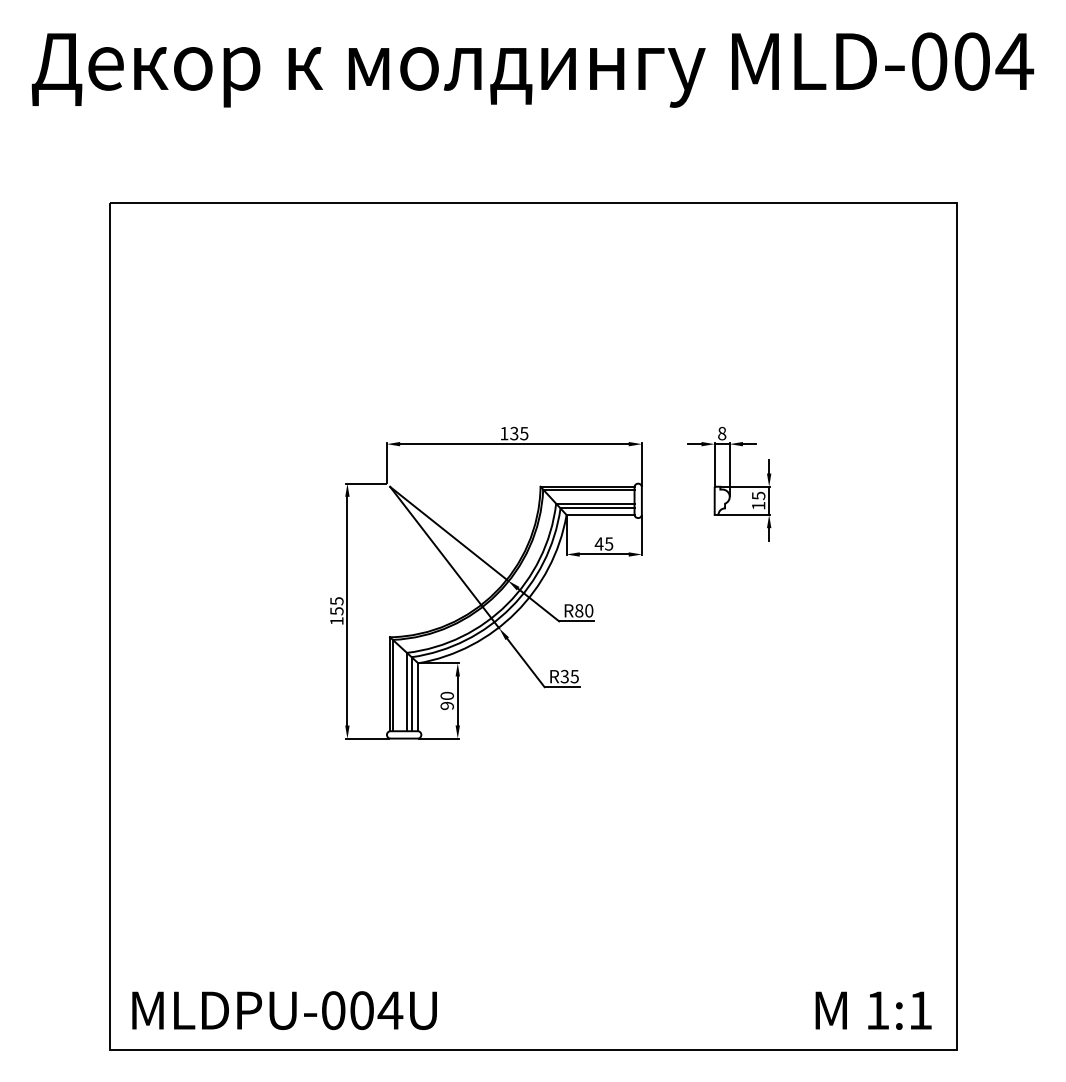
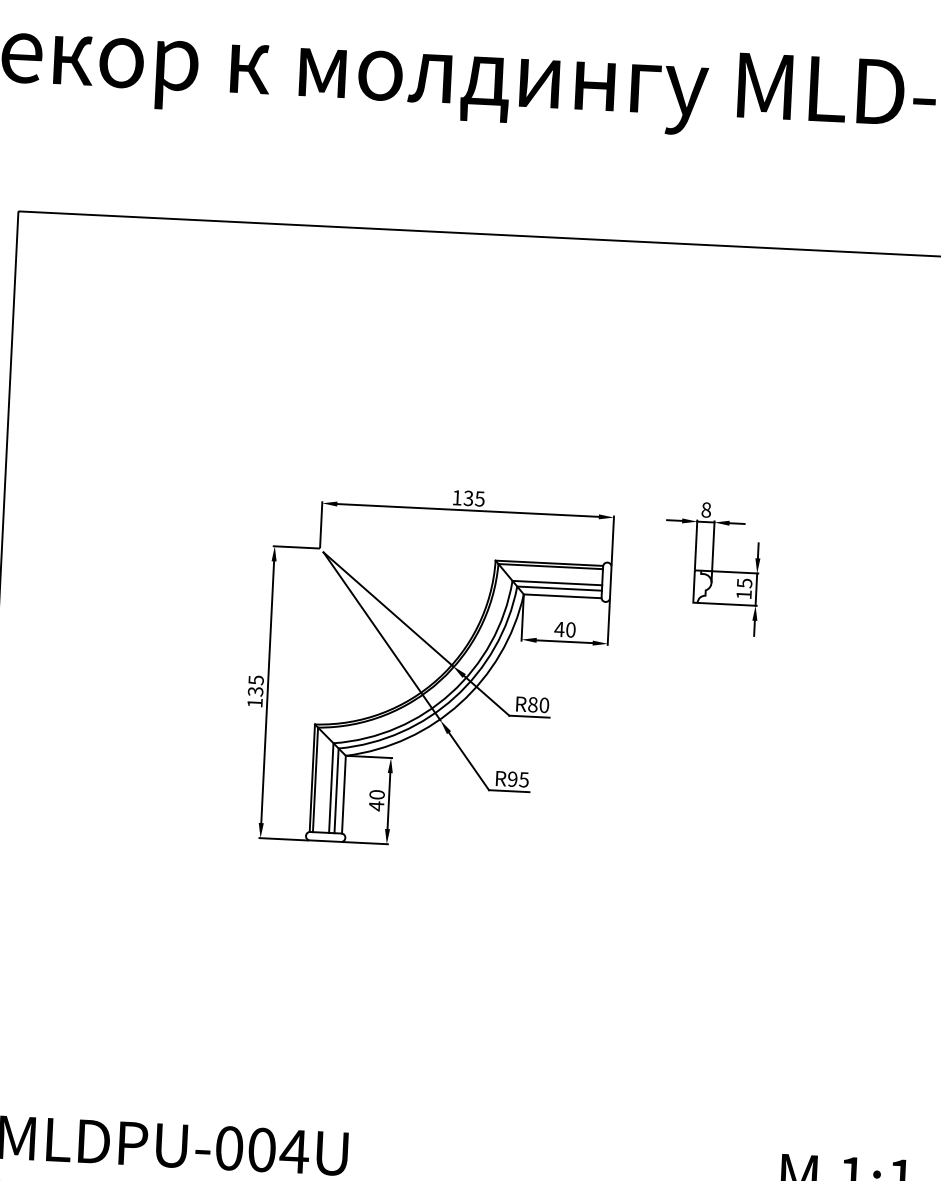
text: (609, 543) -> (571, 629), 45 -> 40
text: (336, 610) -> (255, 690), 155 -> 135
text: (564, 676) -> (512, 779), R35 -> R95
text: (446, 705) -> (375, 805), 90 -> 40

